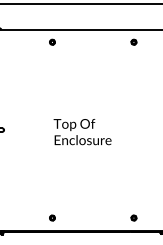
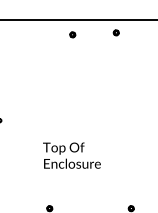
part: (52, 41) -> (72, 34), moved
part: (133, 41) -> (115, 32), moved
text: (82, 132) -> (71, 156), moved

